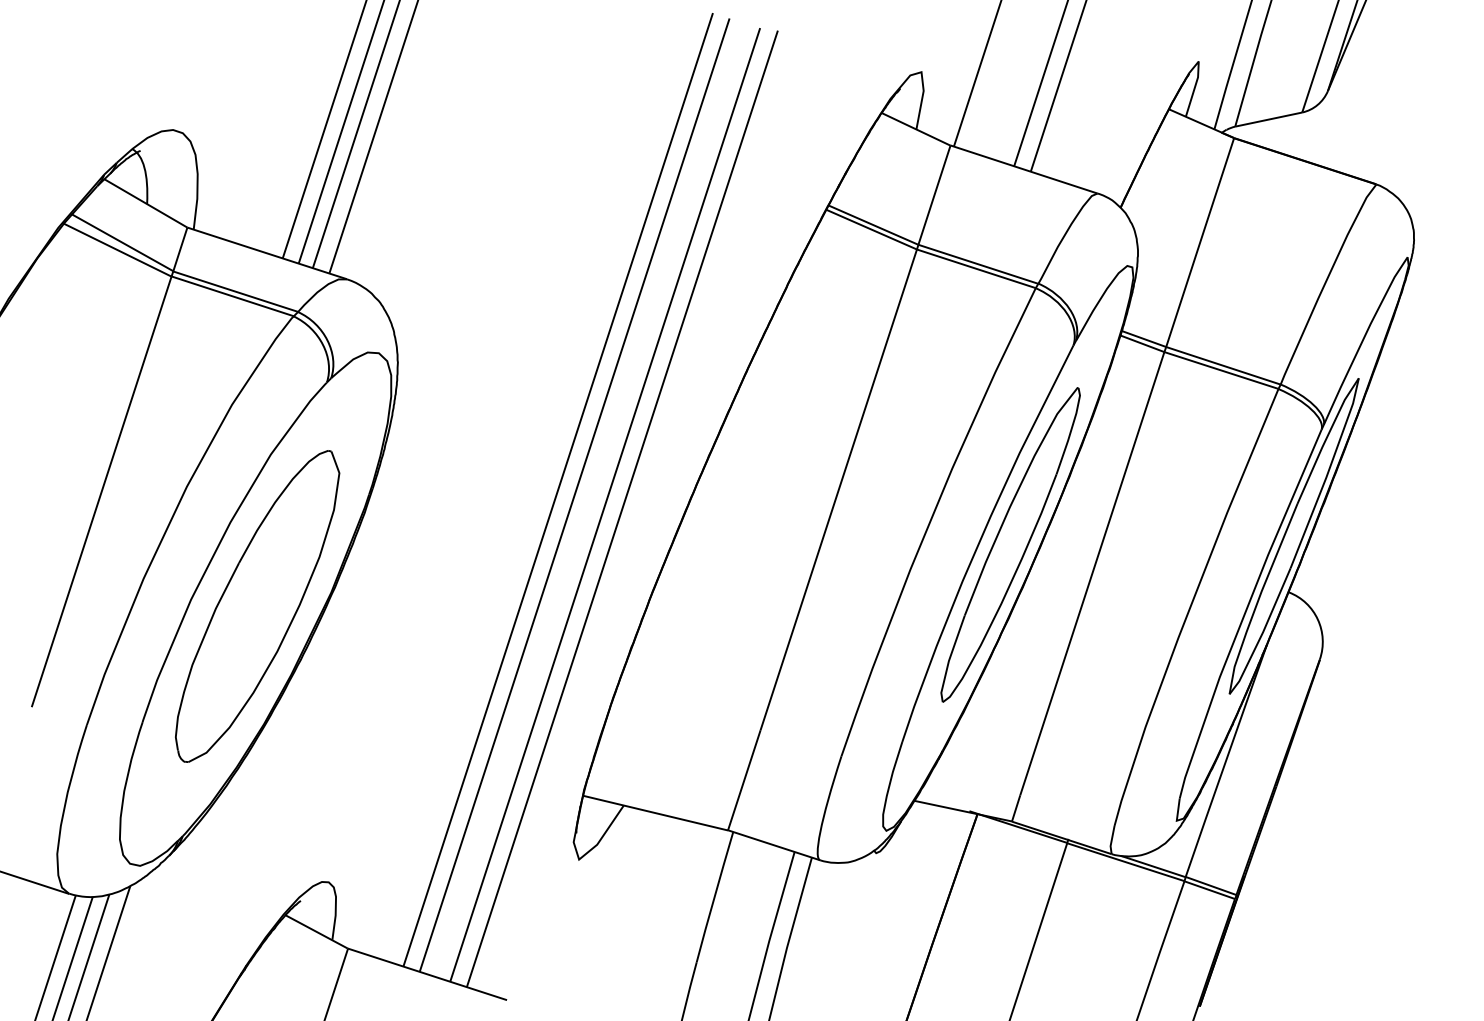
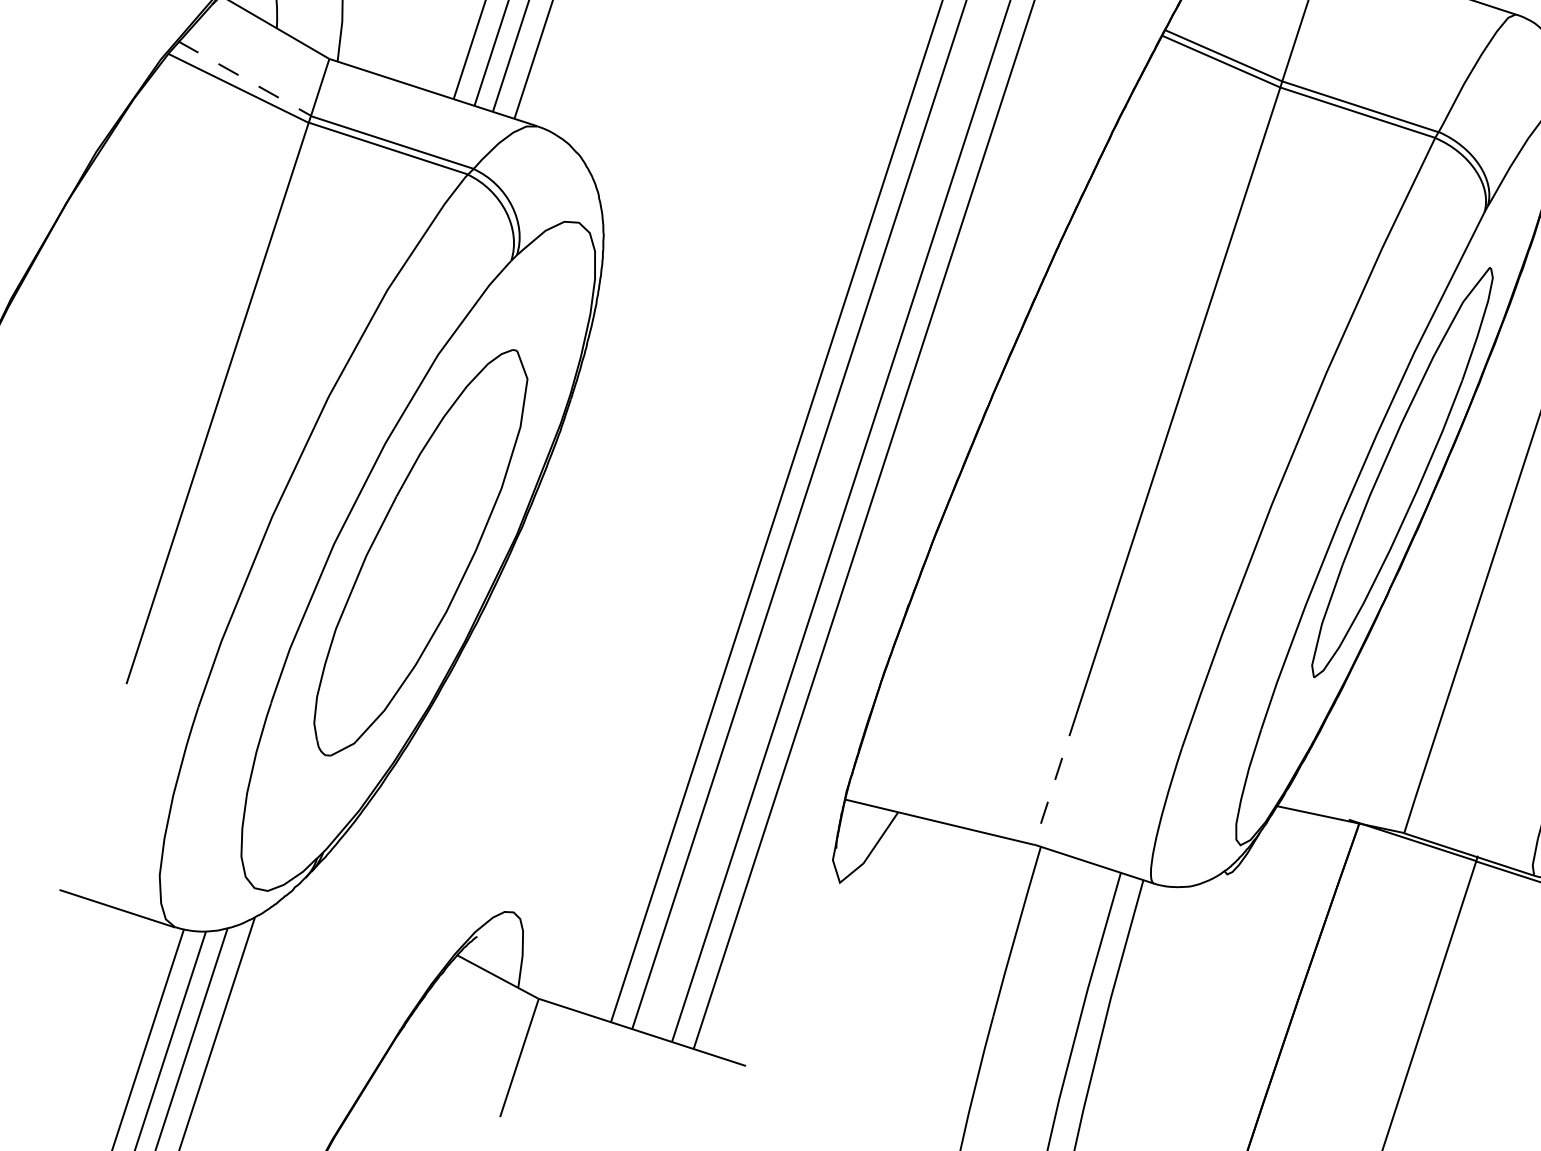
line: (122, 242) -> (244, 78), solid -> dashed
line: (744, 780) -> (1055, 779), solid -> dashed

